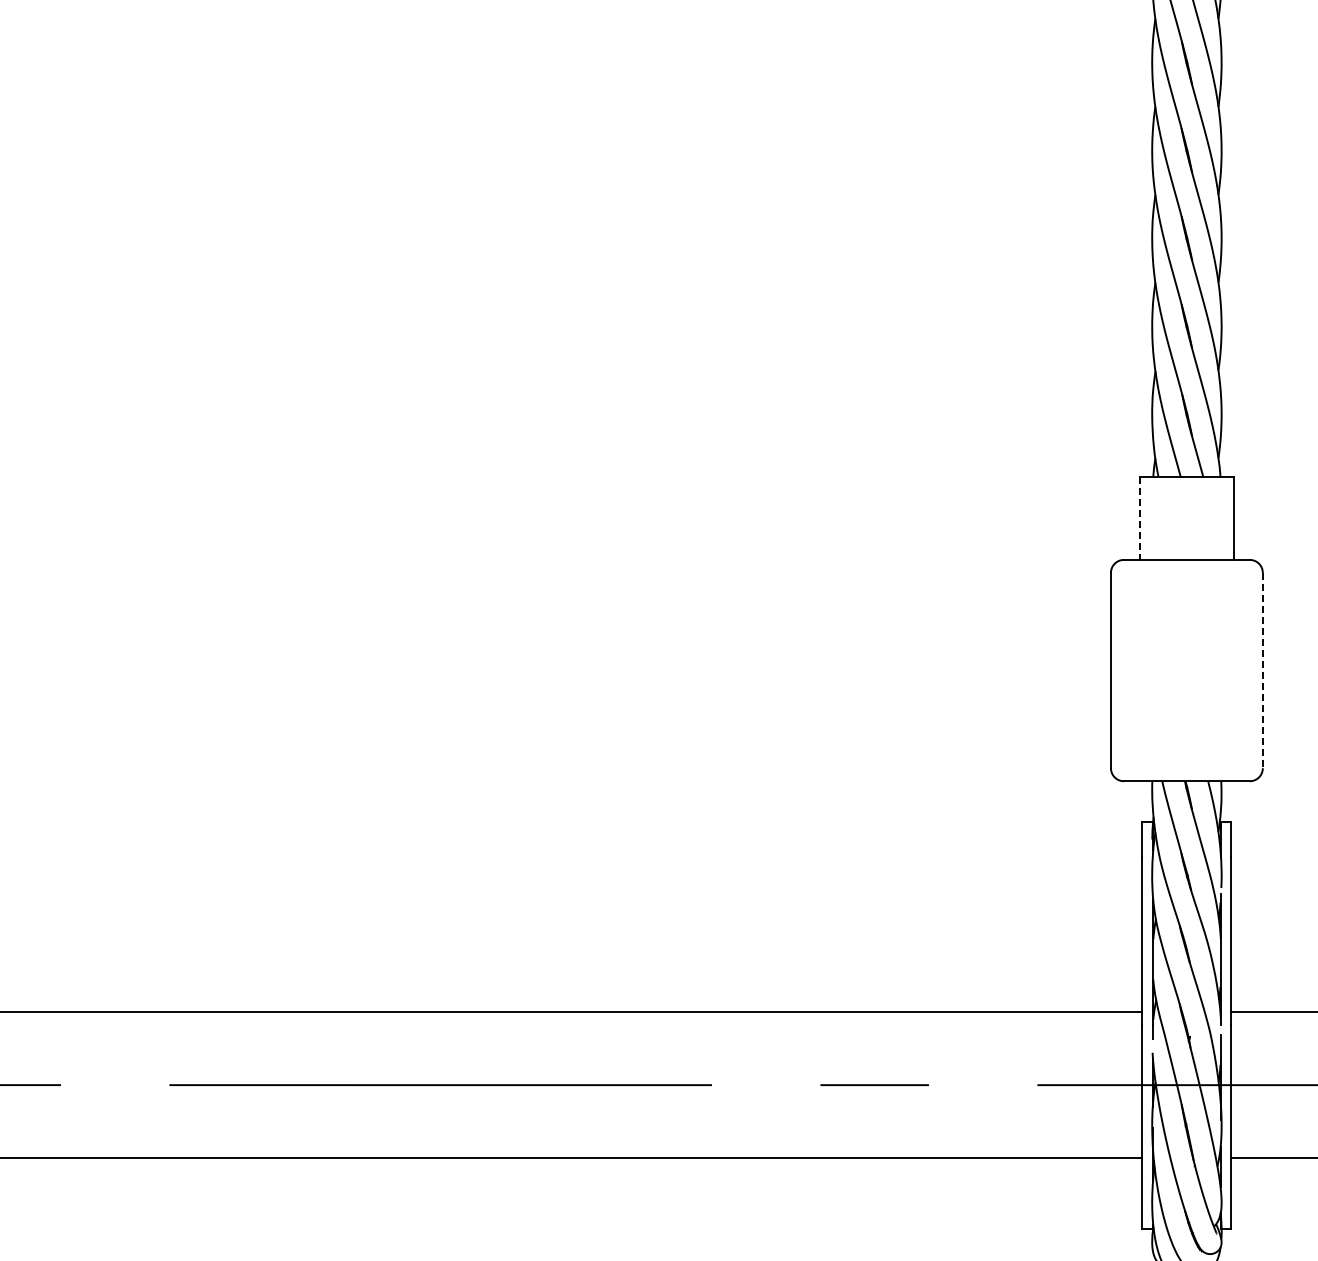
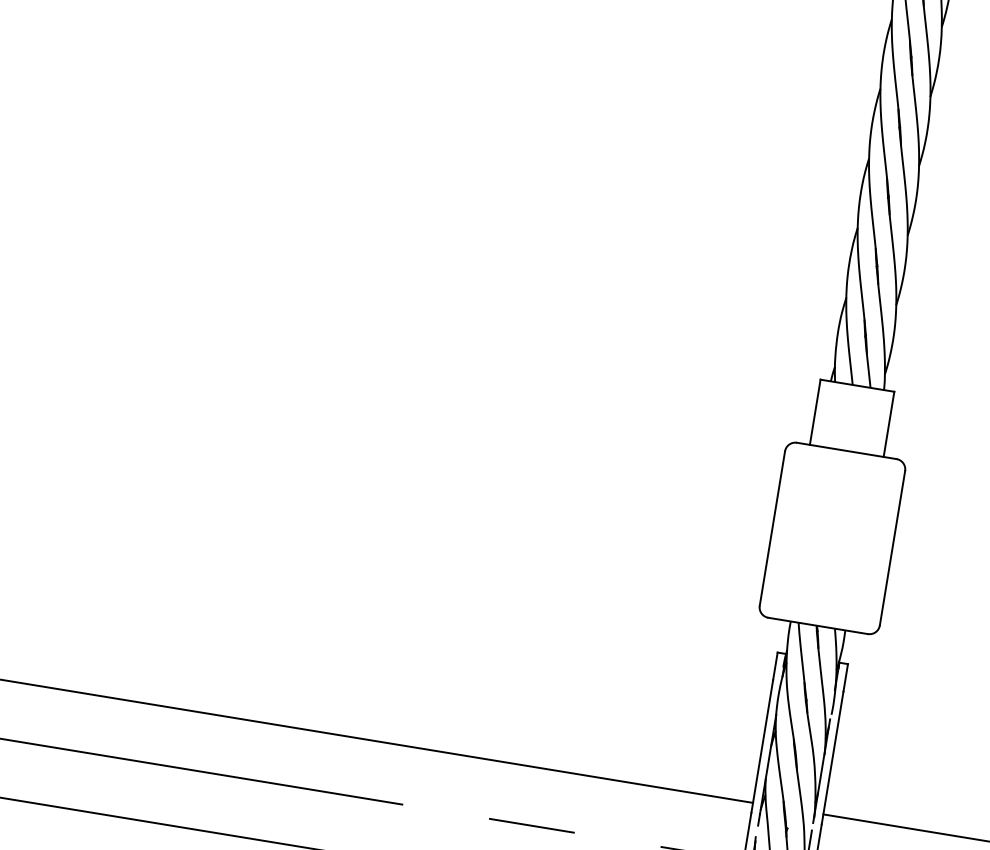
line: (1140, 519) -> (815, 412), dashed -> solid
line: (1262, 670) -> (892, 548), dashed -> solid

